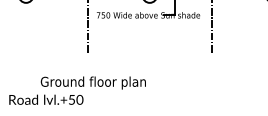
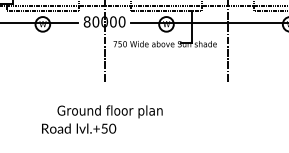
text: (46, 99) -> (79, 128), moved

